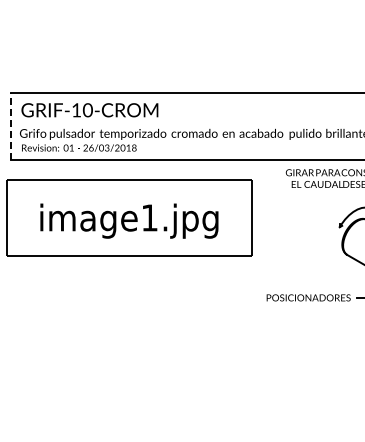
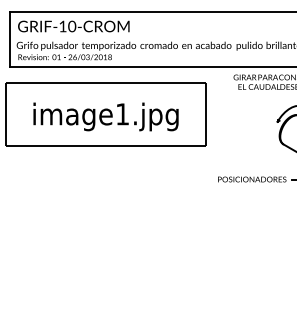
line: (11, 126) -> (9, 39), dashed -> solid

